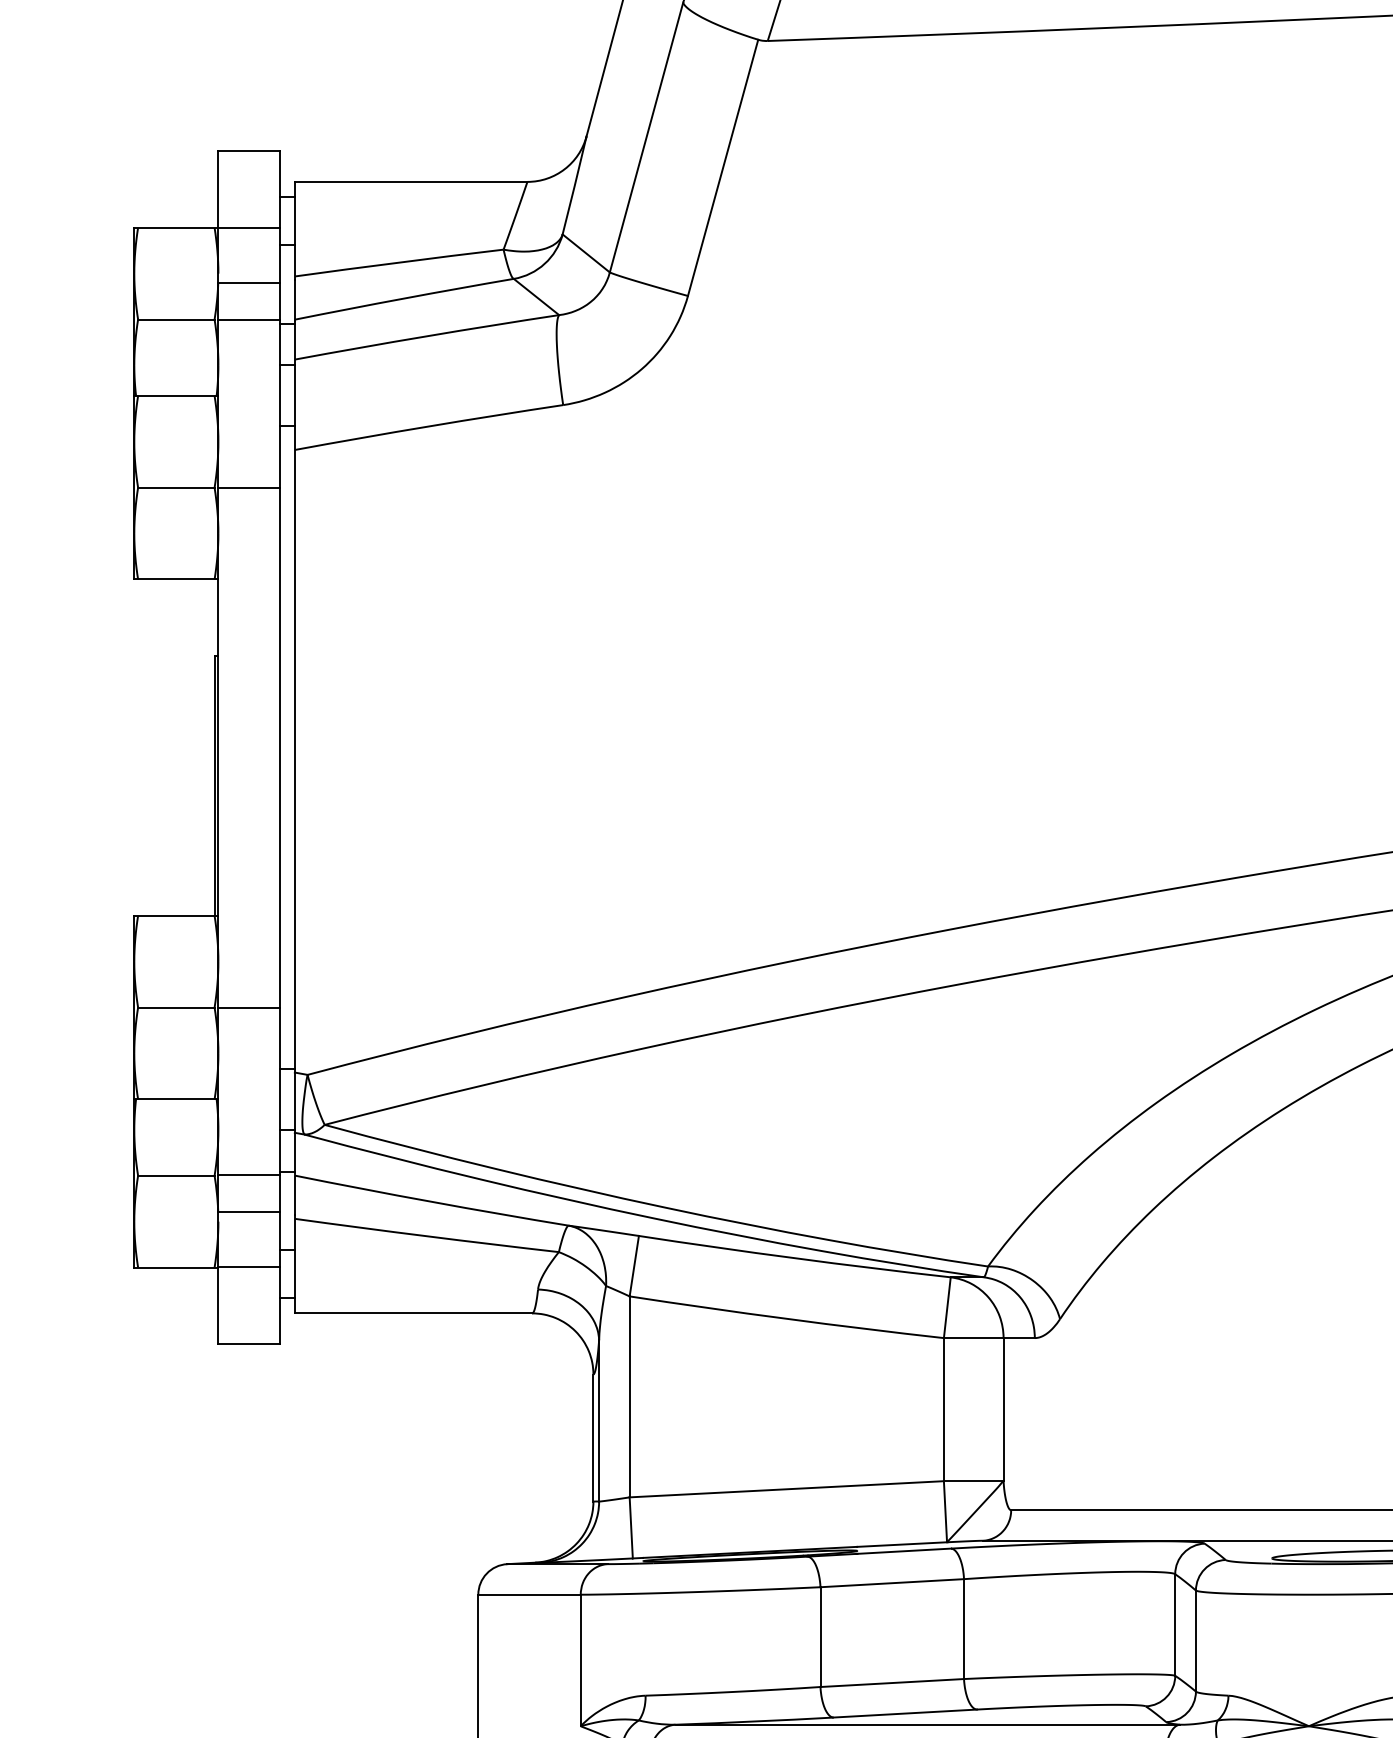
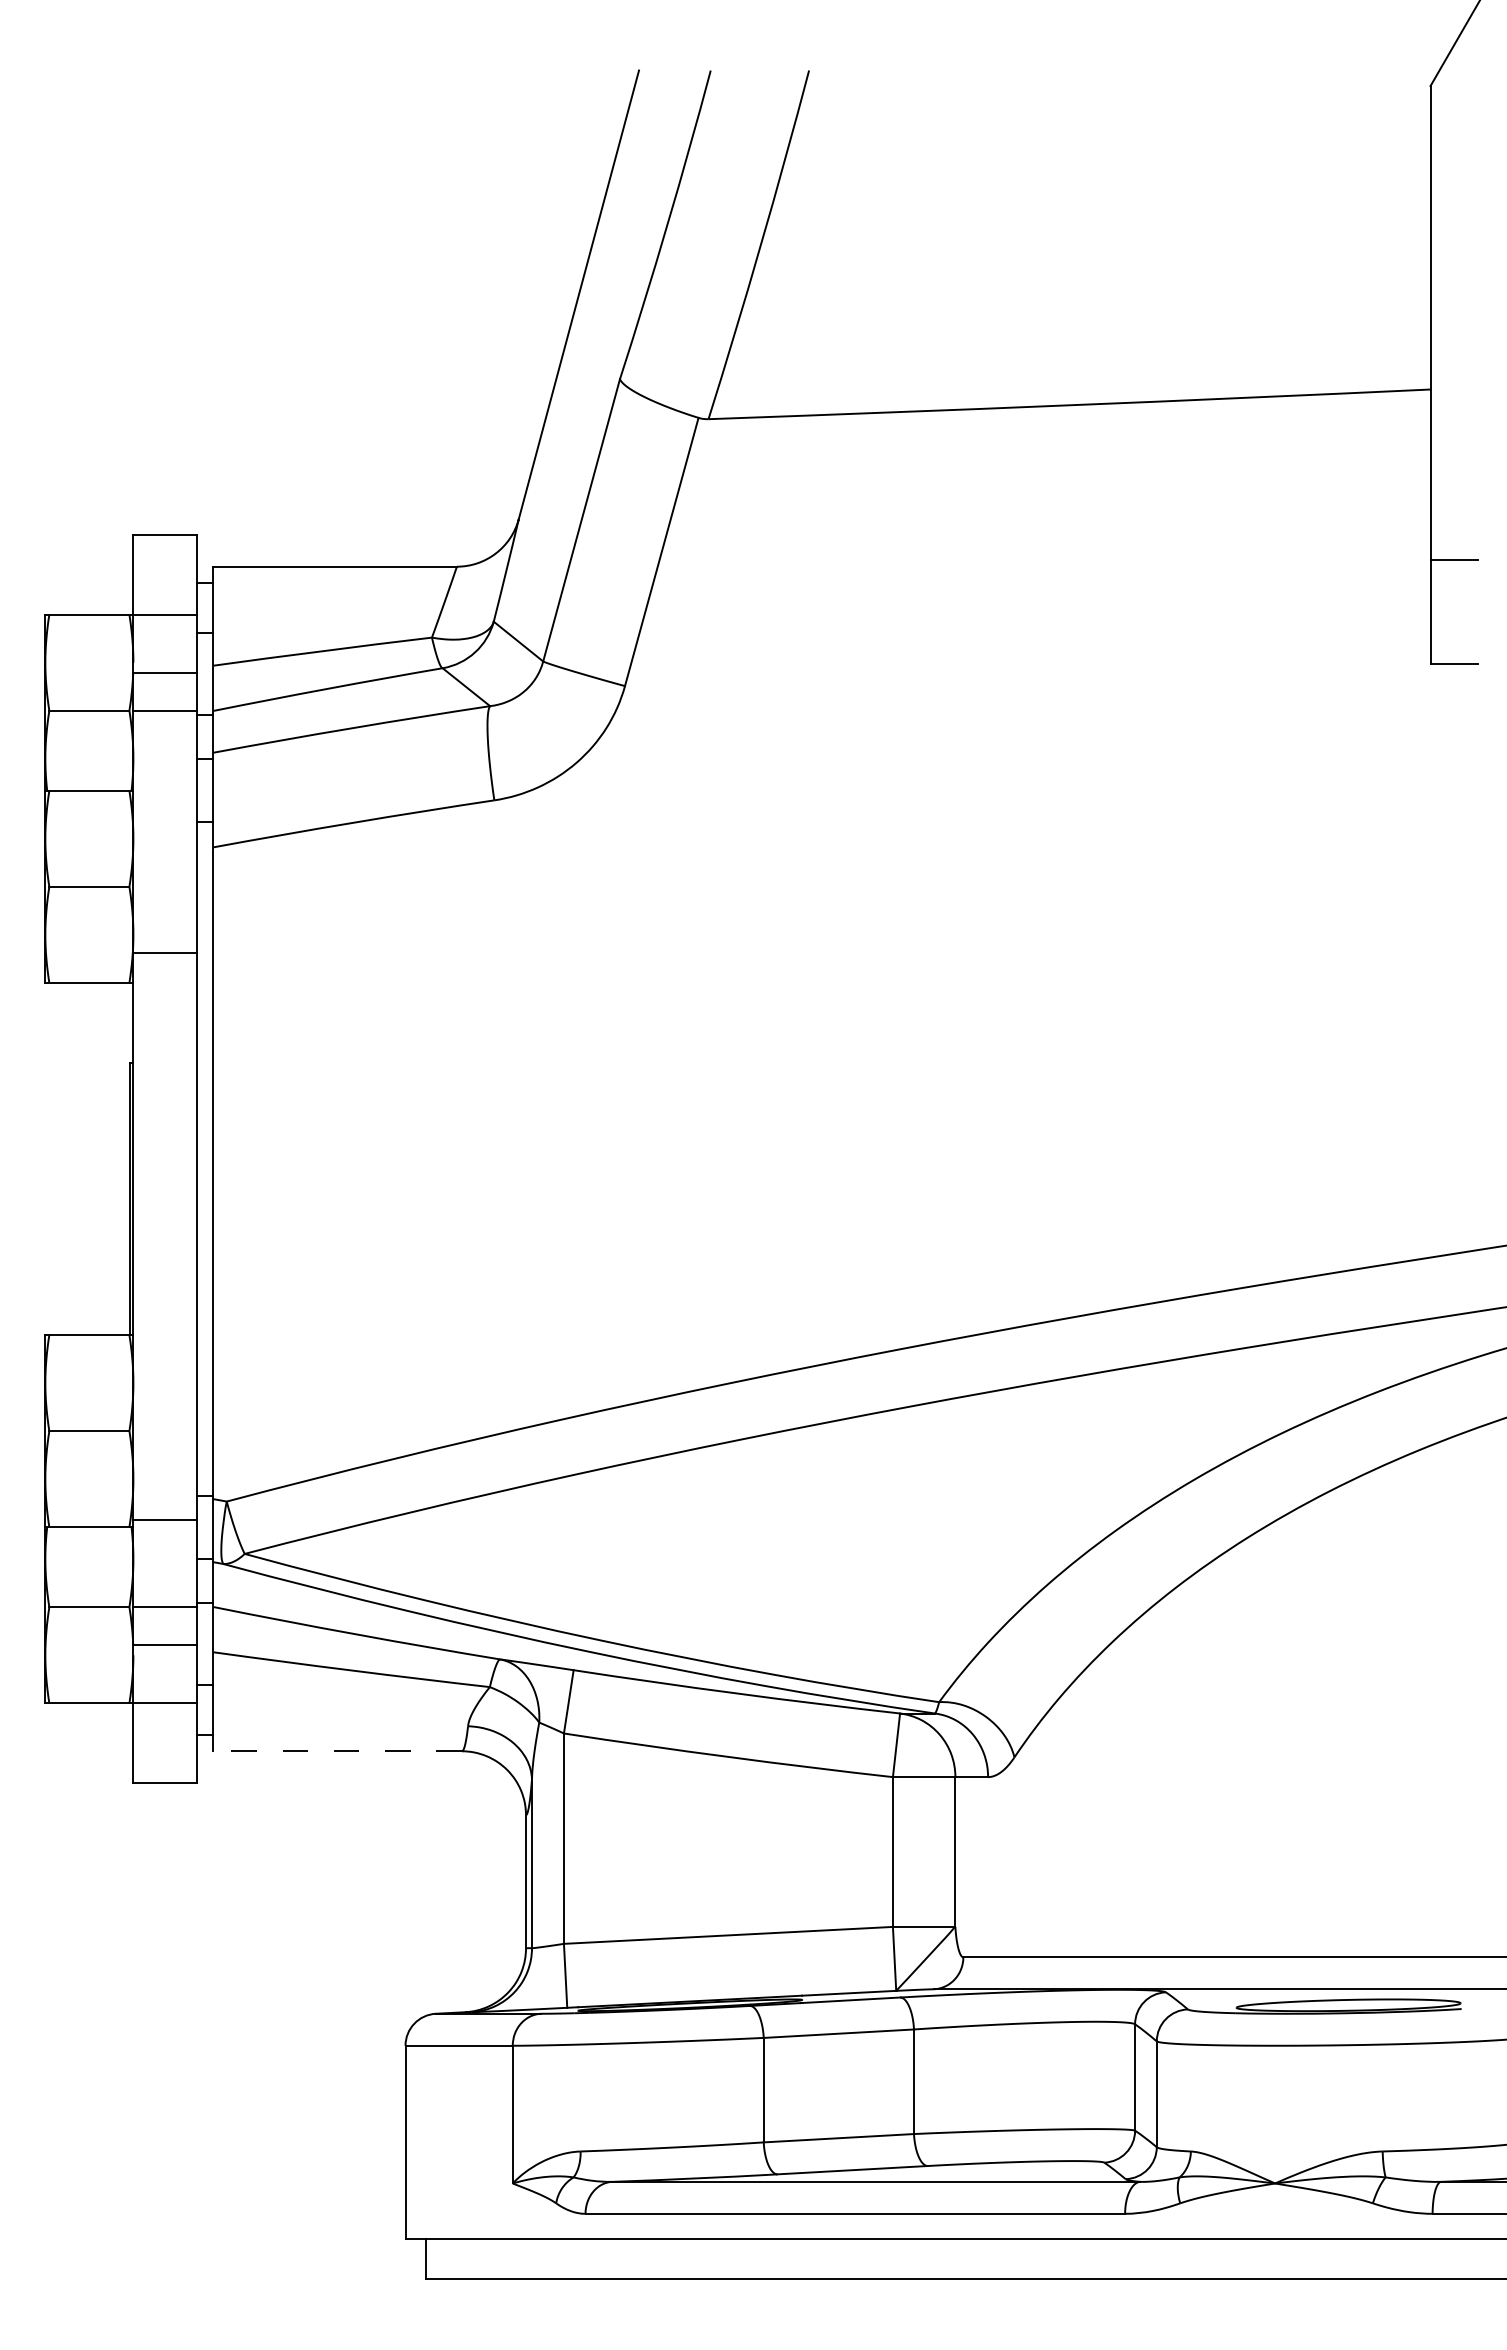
line: (249, 487) -> (165, 952), moved
line: (249, 1007) -> (165, 1520), moved
line: (413, 1313) -> (337, 1751), solid -> dashed

